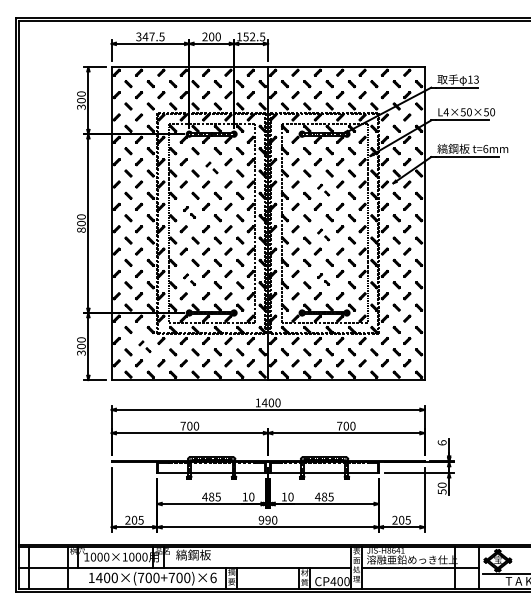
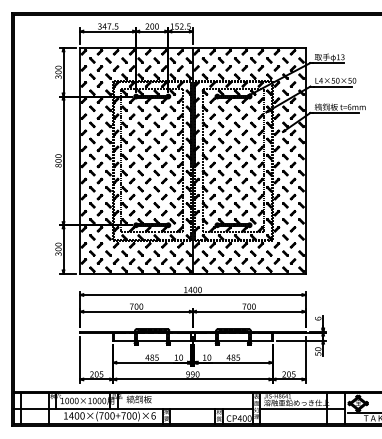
part: (211, 167) -> (152, 120), size x1.67
part: (323, 189) -> (232, 136), size x1.67
part: (189, 212) -> (136, 152), size x1.67
part: (323, 234) -> (232, 168), size x1.67
part: (189, 279) -> (136, 201), size x1.67
part: (323, 279) -> (232, 201), size x1.67
part: (144, 346) -> (103, 249), size x1.67

